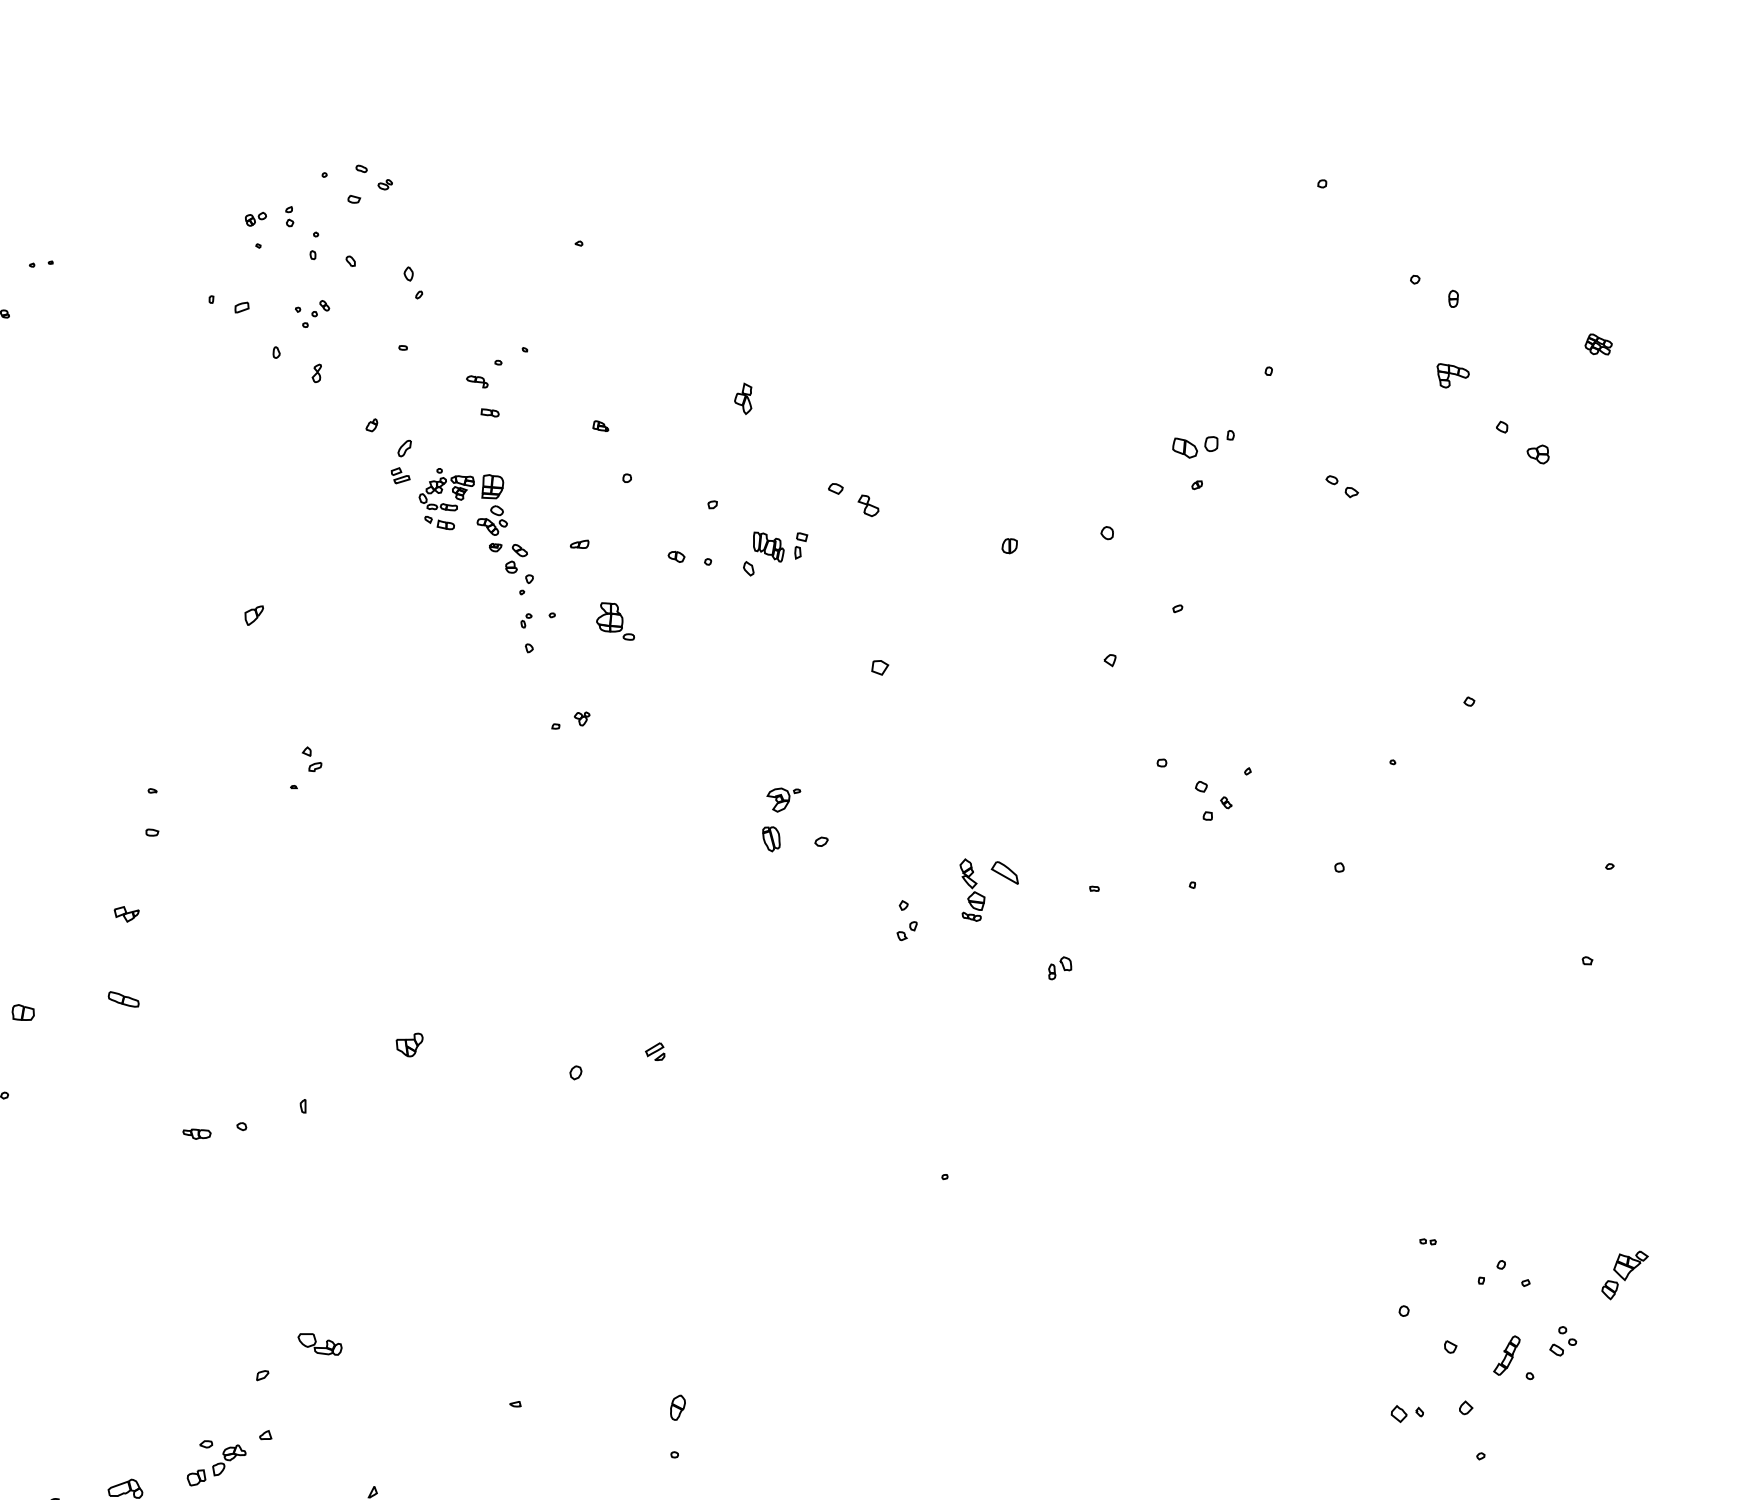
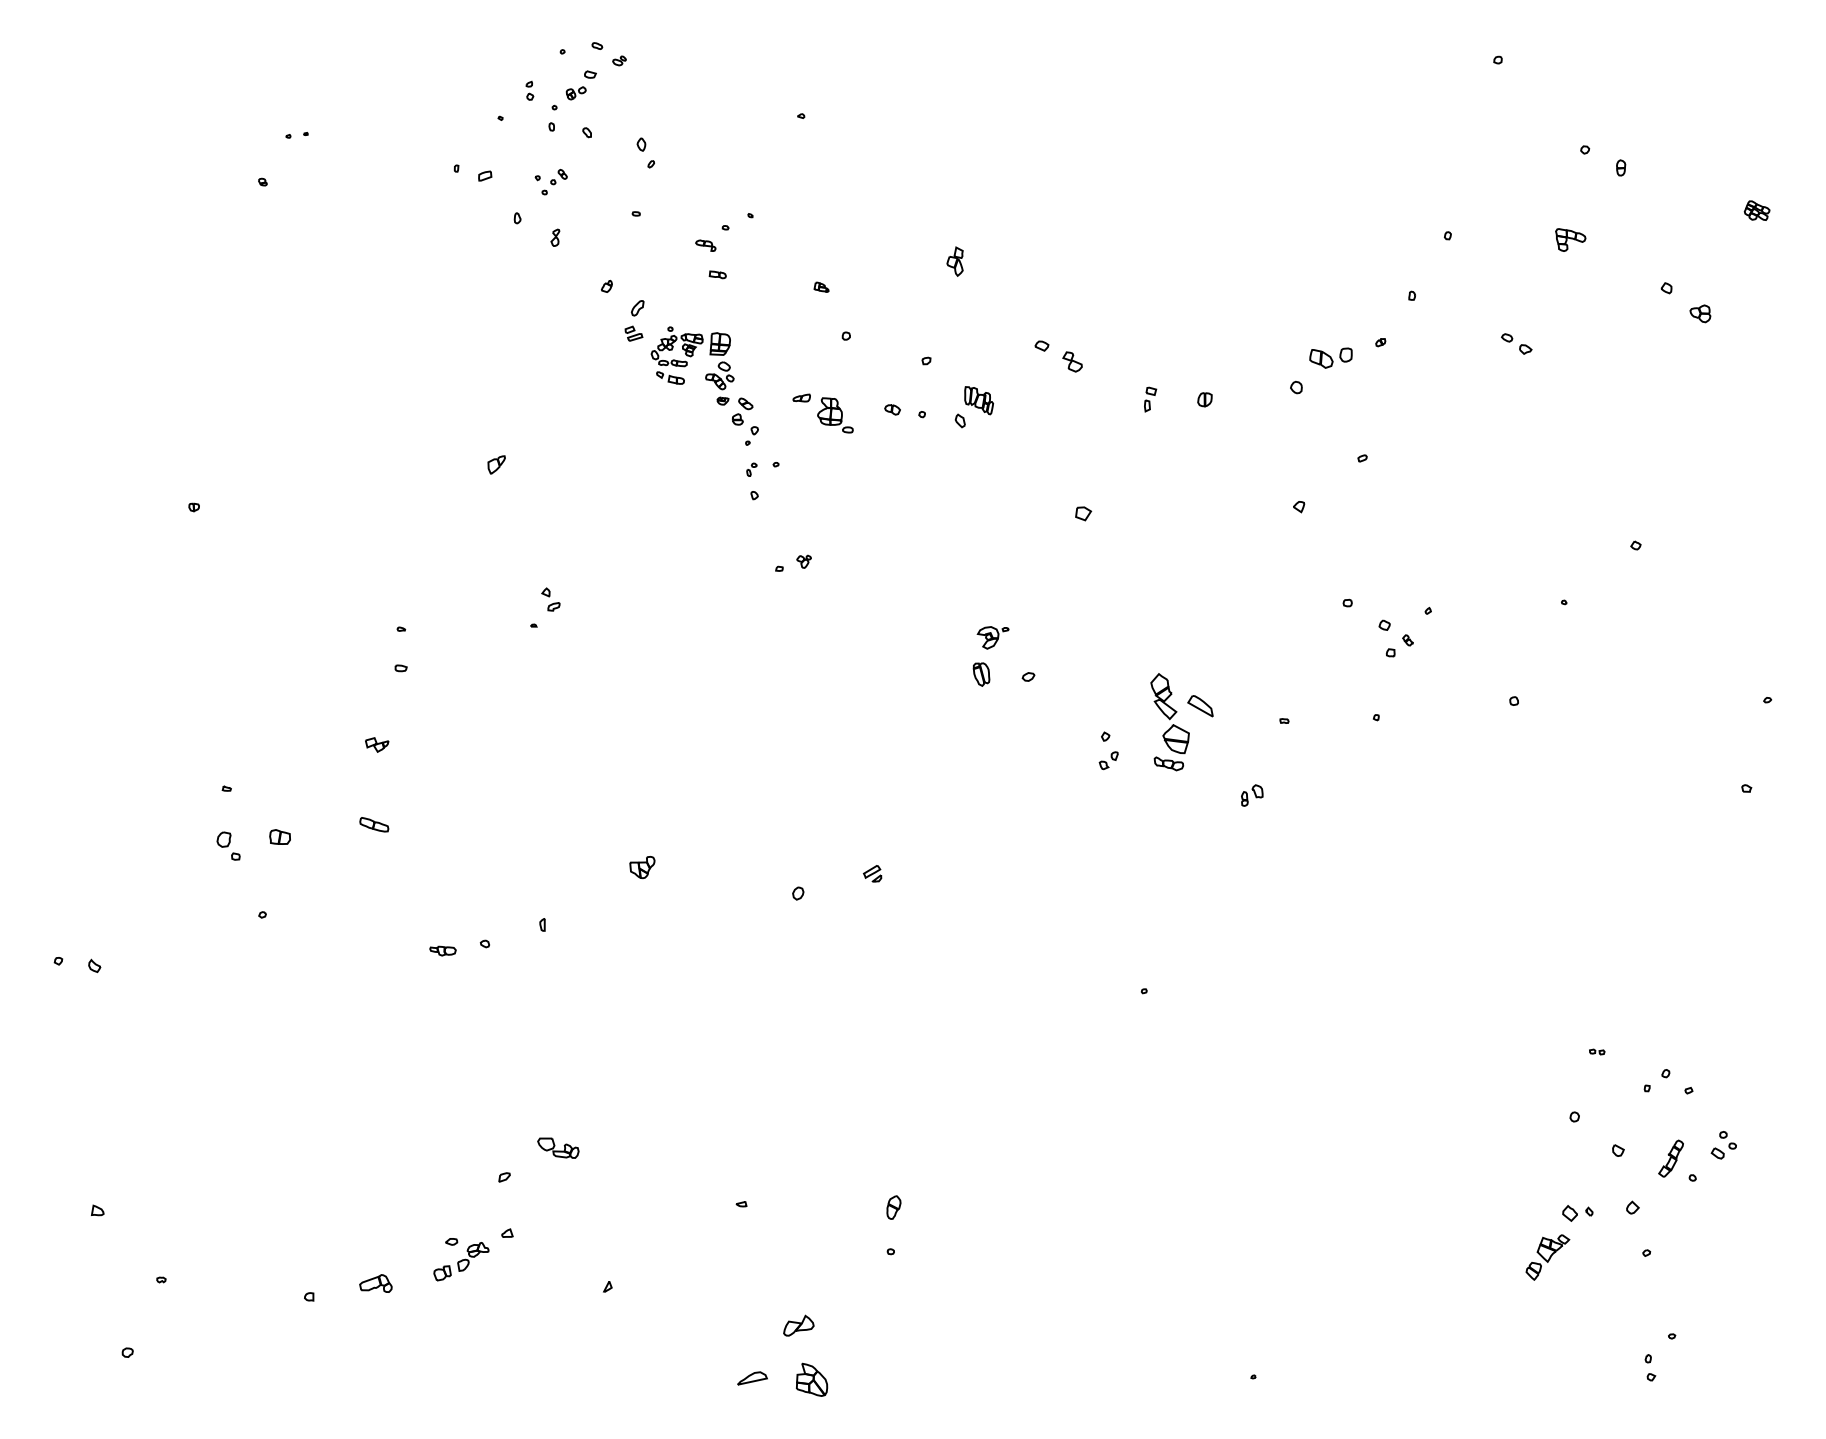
part: (255, 219) -> (575, 93), moved
part: (1452, 375) -> (1570, 239), moved
part: (1194, 446) -> (1330, 357), moved
part: (801, 545) -> (1150, 399), moved
part: (615, 621) -> (835, 415), moved
part: (971, 890) -> (1169, 722), size x1.67
part: (1624, 1275) -> (1547, 1257), moved

